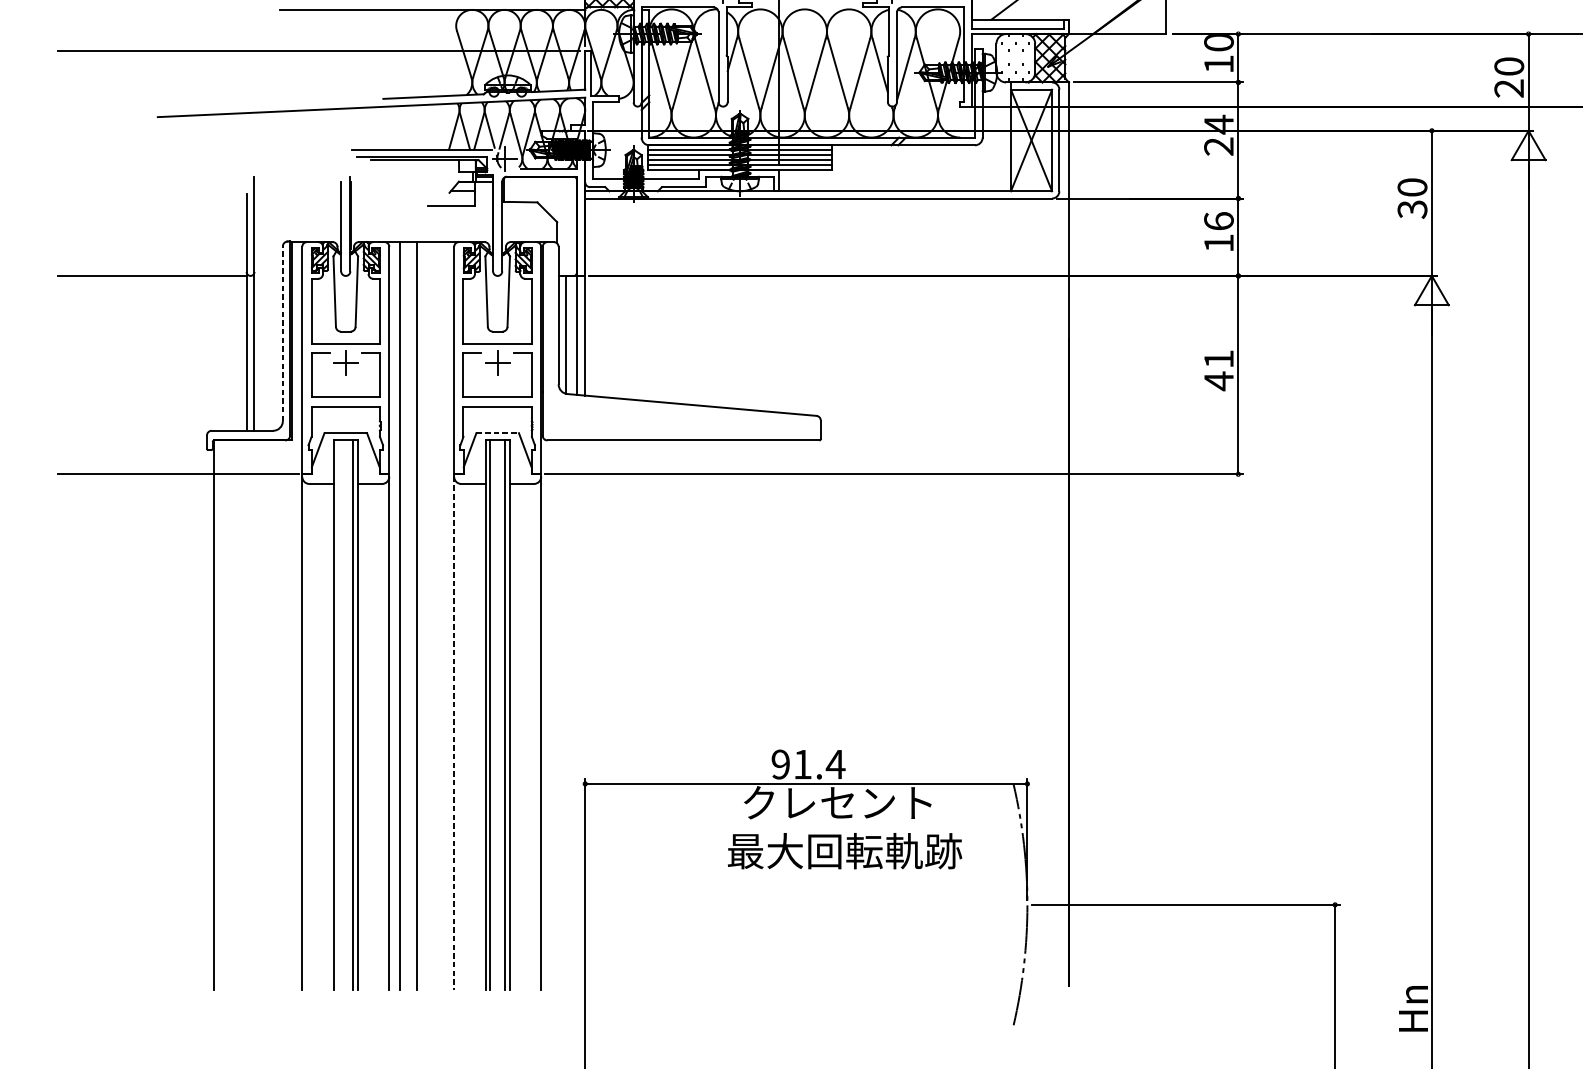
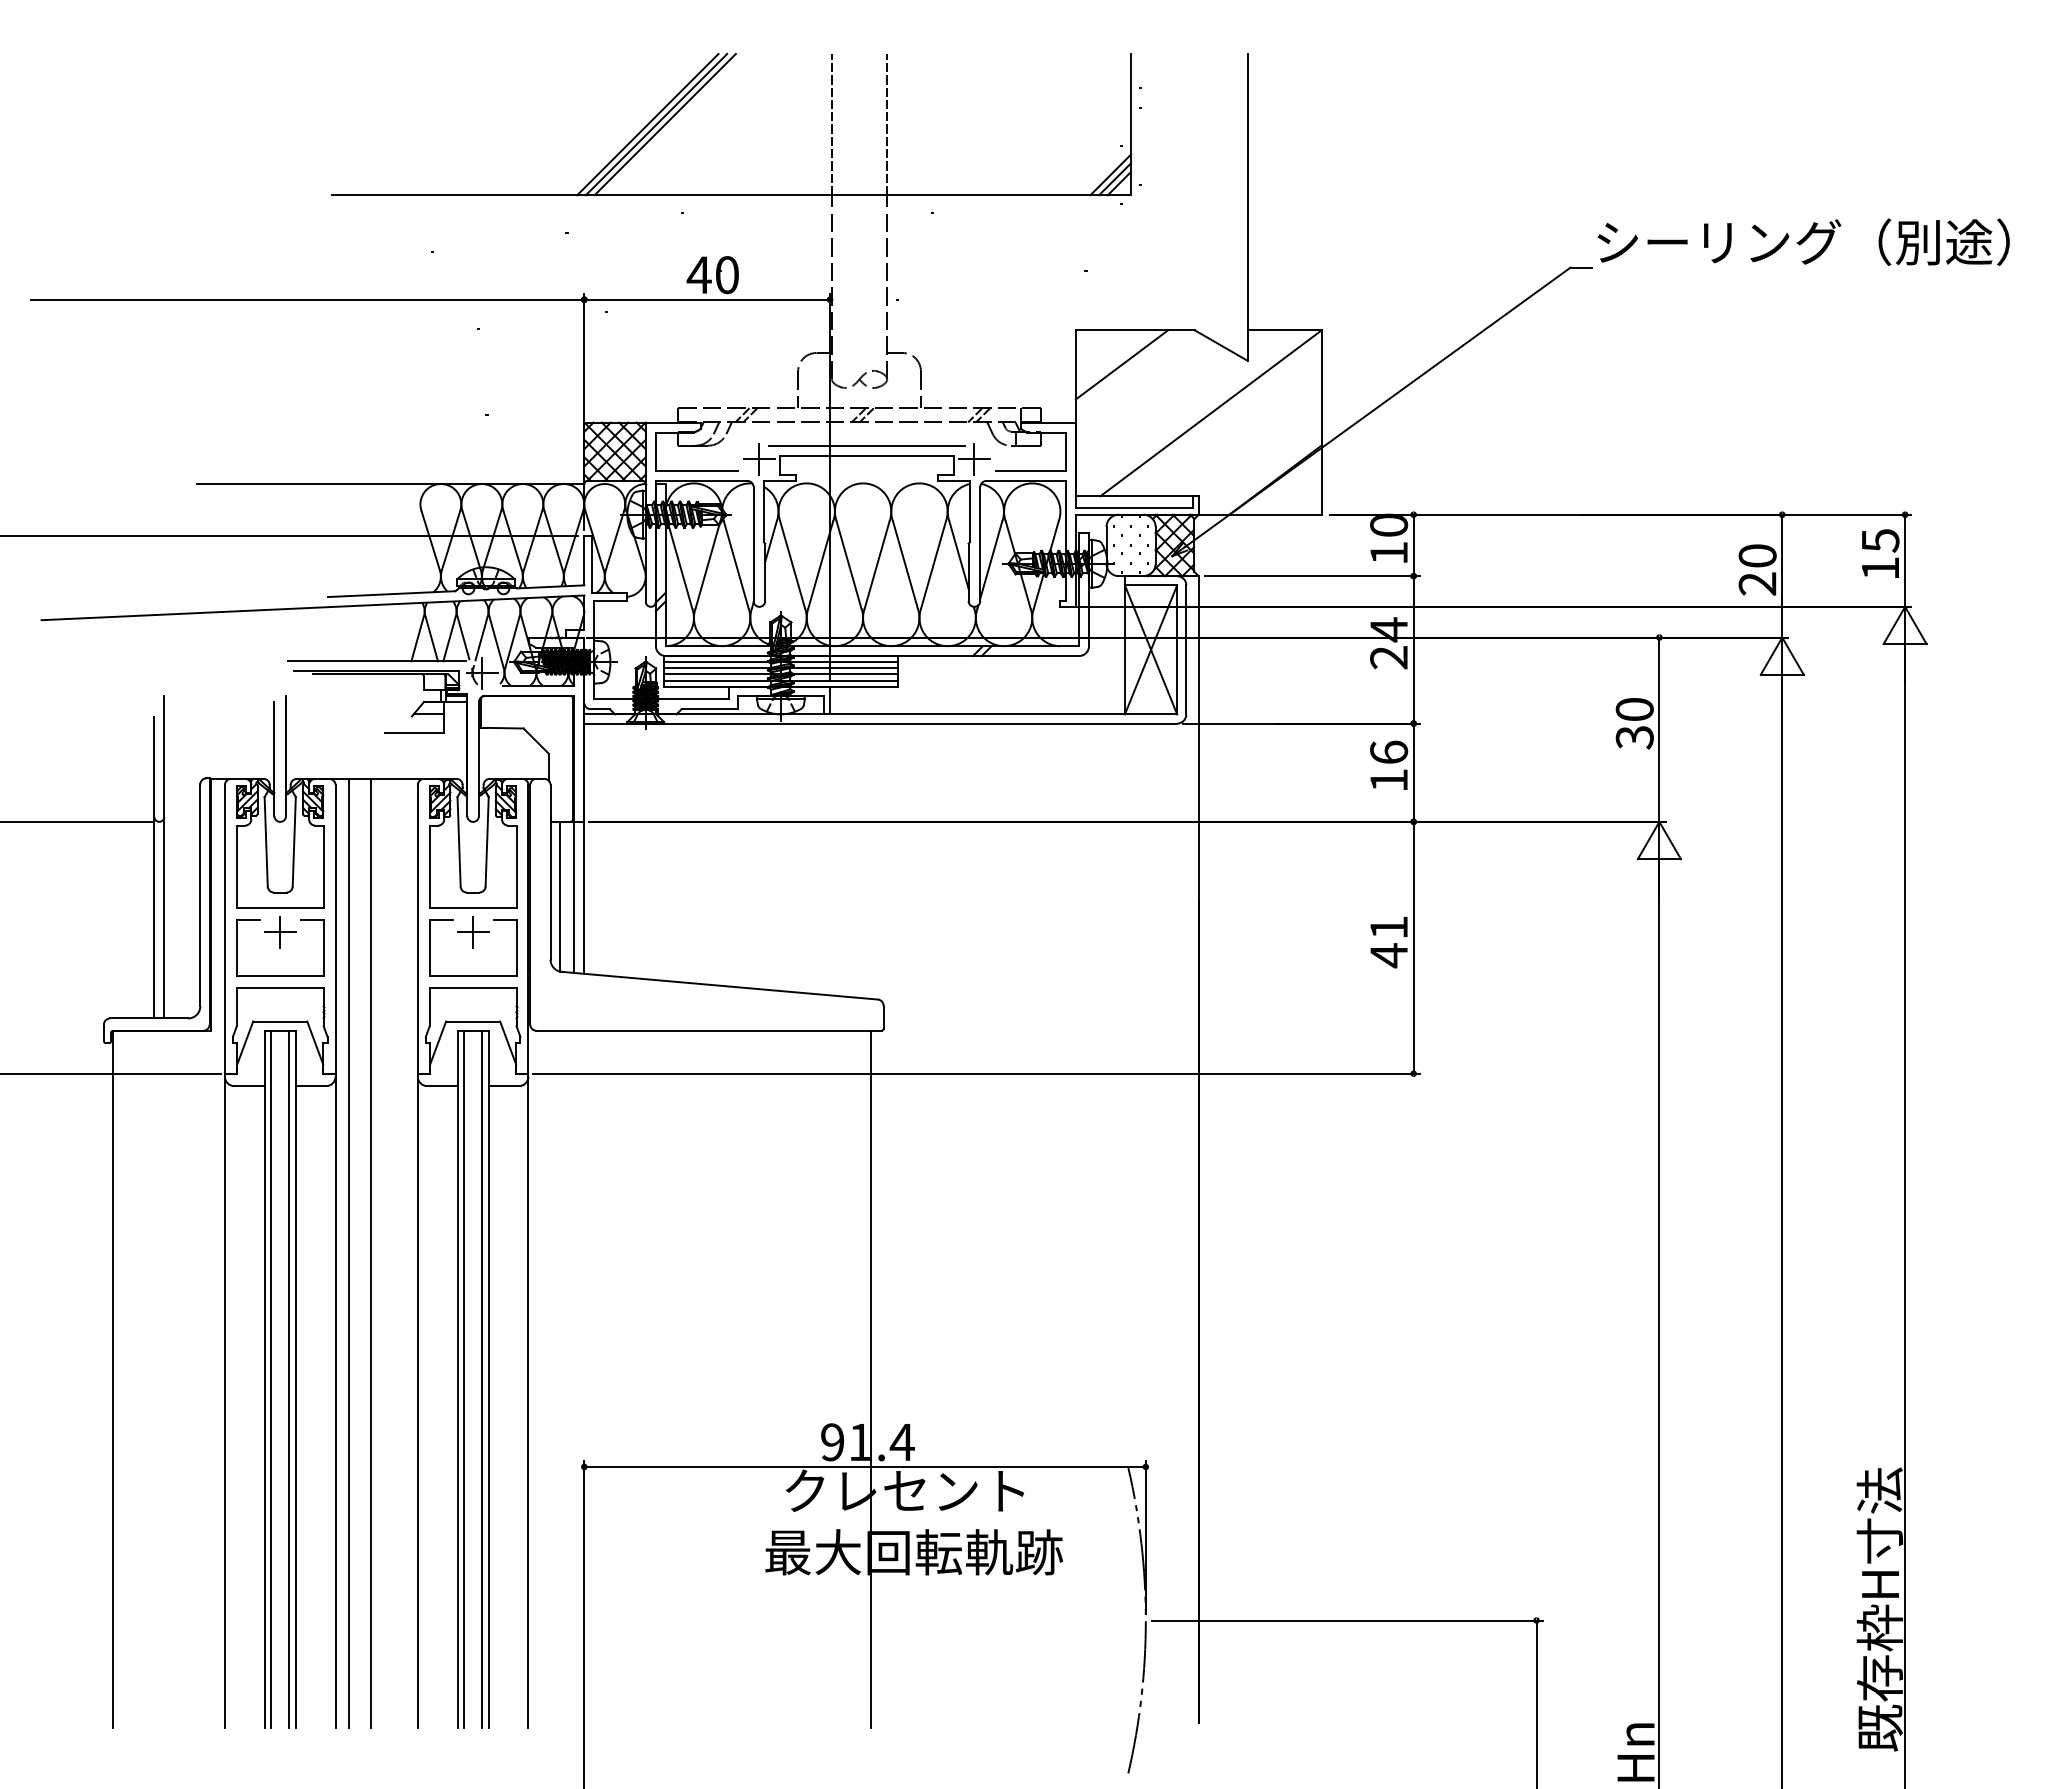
line: (282, 333) -> (200, 895), dashed -> solid
line: (497, 433) -> (473, 1021), dashed -> solid
line: (338, 715) -> (271, 1379), added
line: (811, 715) -> (871, 1379), added
line: (453, 733) -> (417, 1402), dashed -> solid

